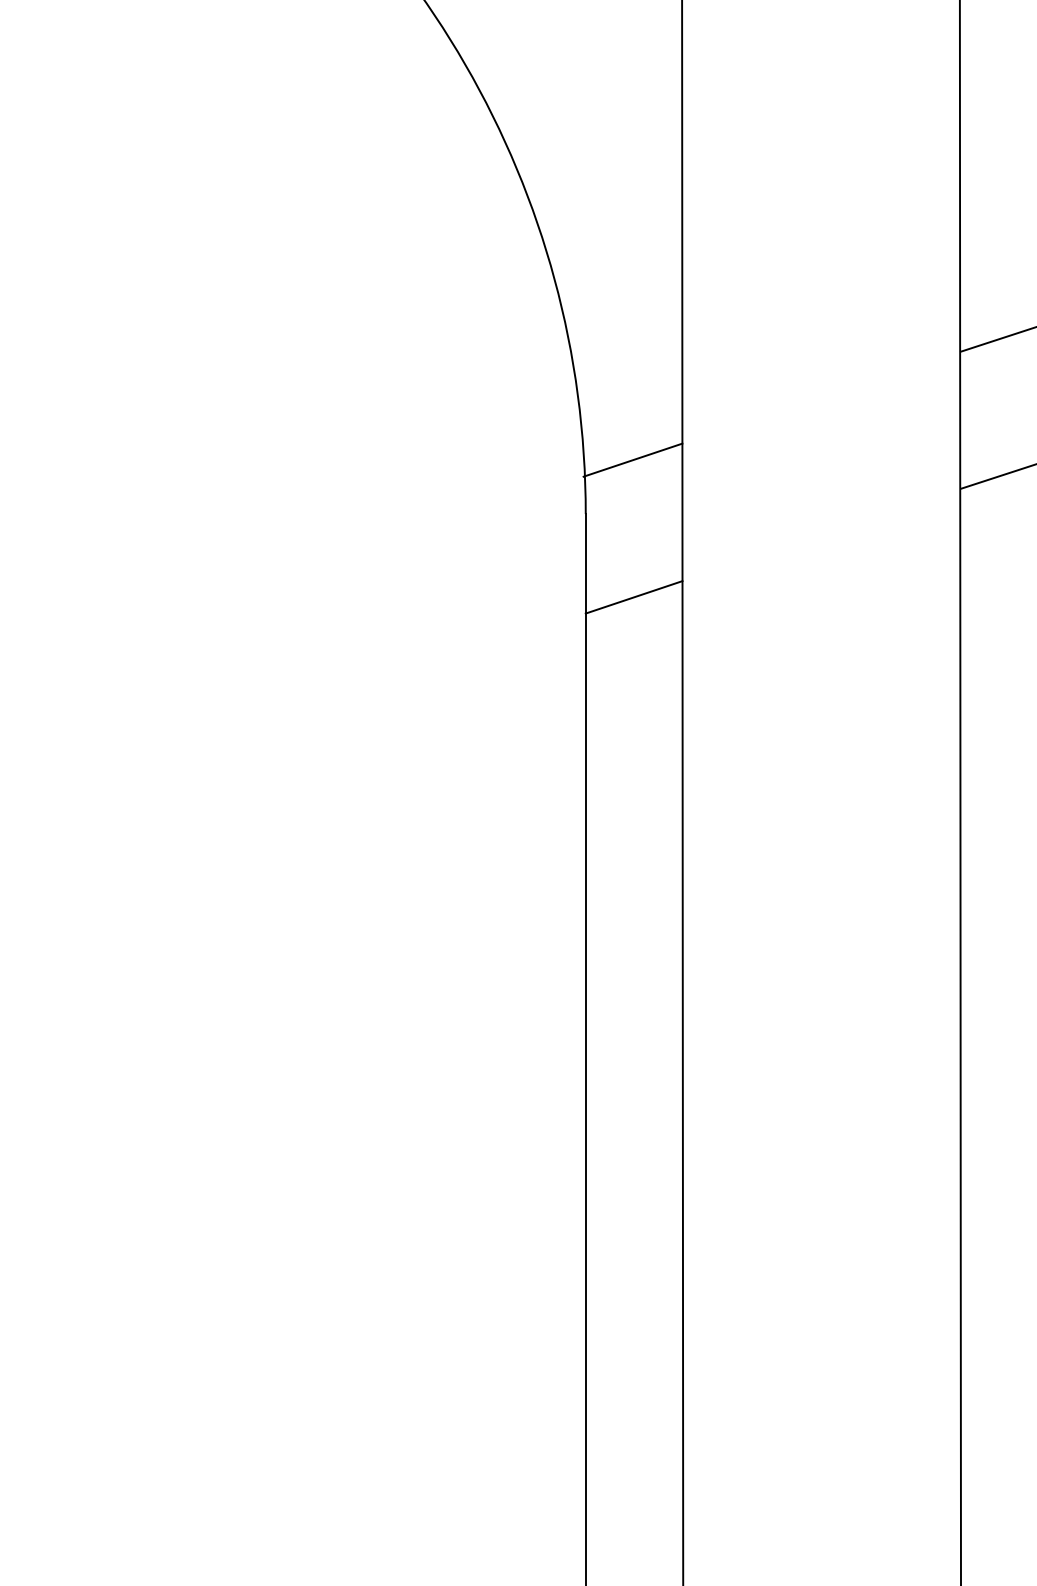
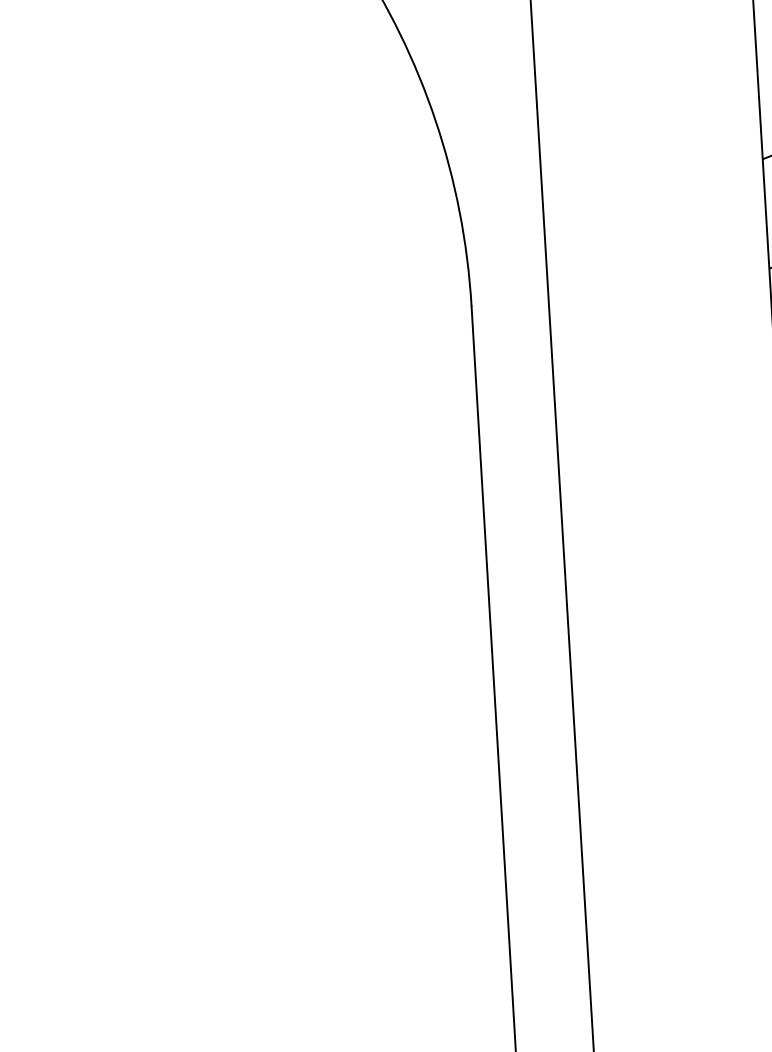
line: (632, 459) -> (506, 260), removed
line: (633, 597) -> (513, 370), removed

